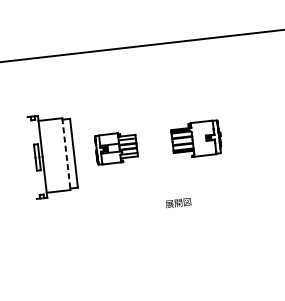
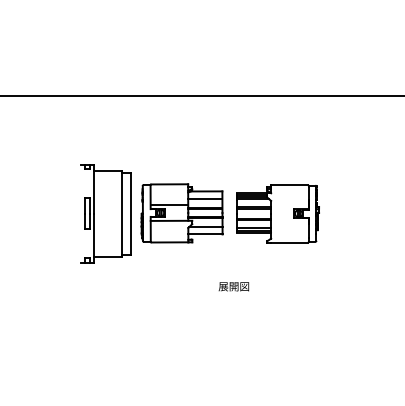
part: (196, 139) -> (277, 213), size x1.43
part: (116, 148) -> (181, 213), size x1.67
line: (66, 154) -> (122, 214), dashed -> solid
text: (178, 202) -> (233, 286), moved

